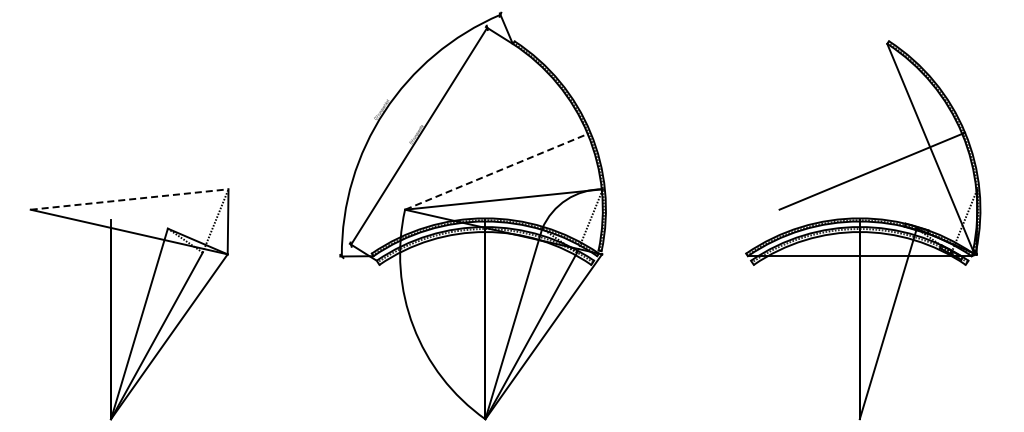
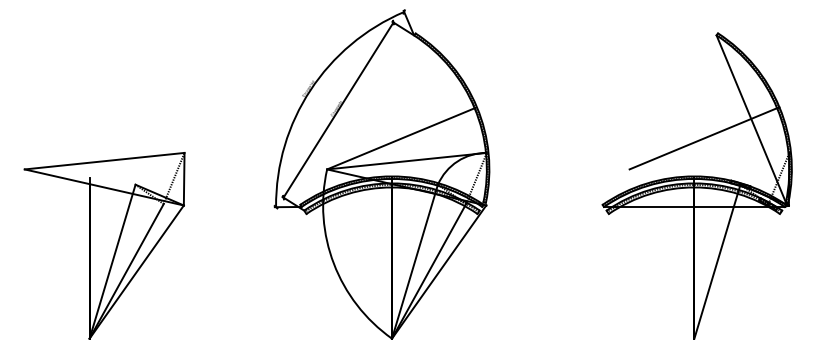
line: (497, 171) -> (401, 138), dashed -> solid
line: (130, 199) -> (105, 161), dashed -> solid

